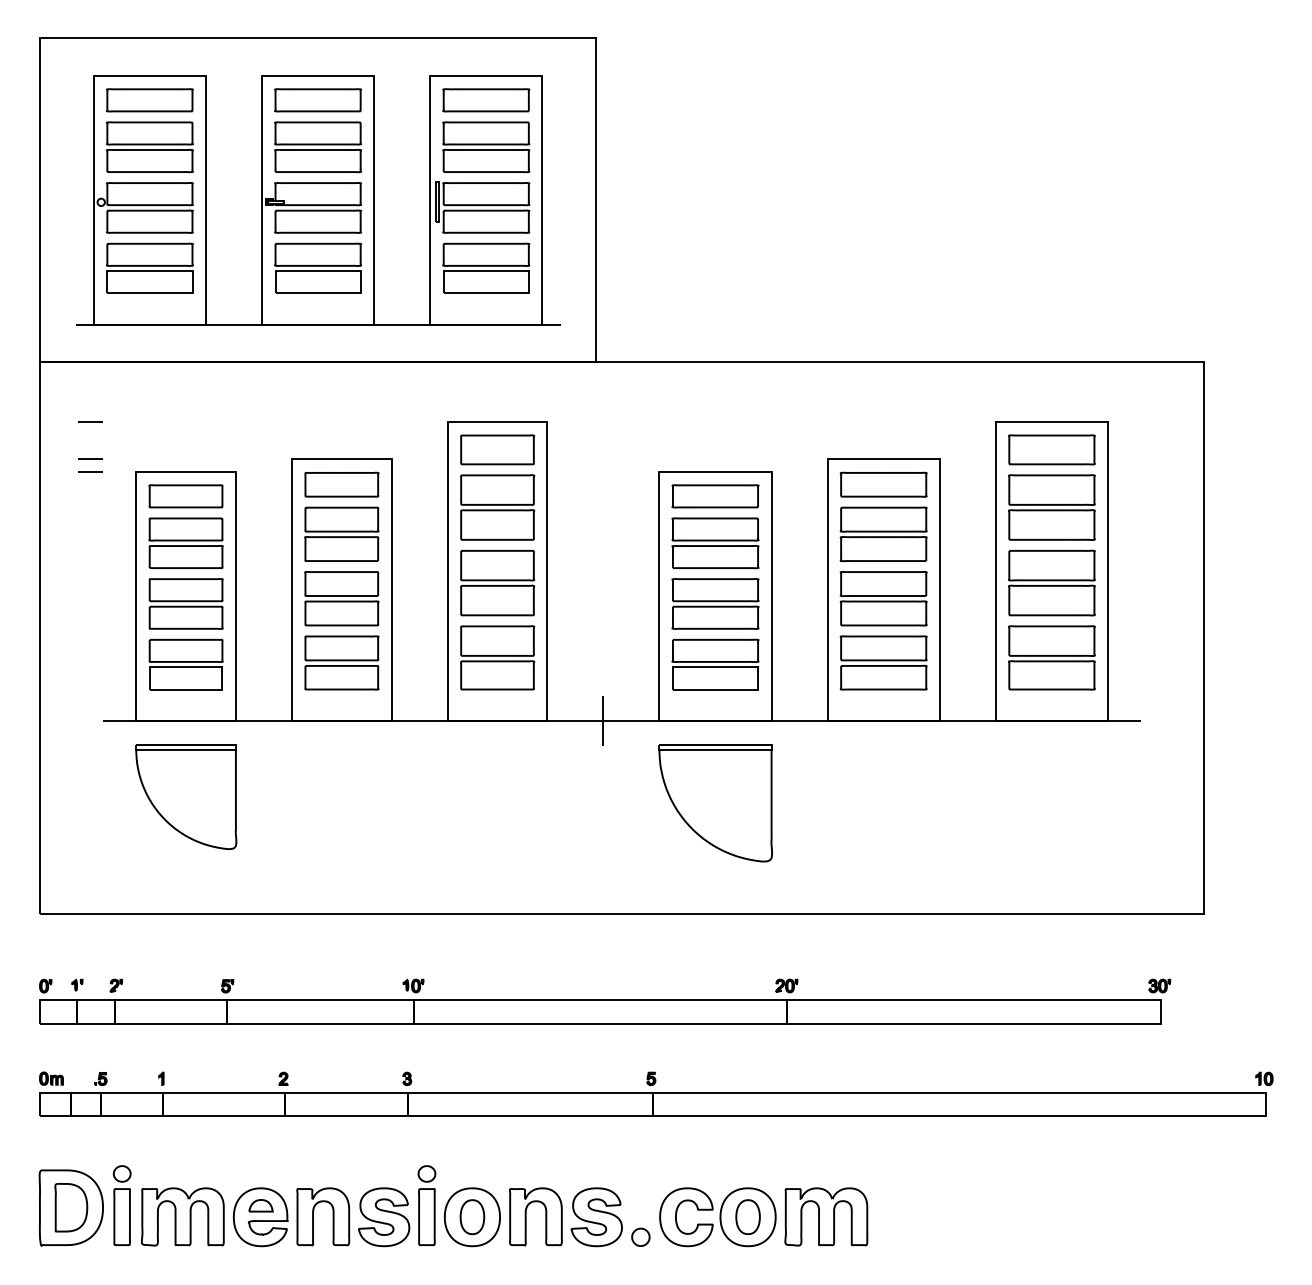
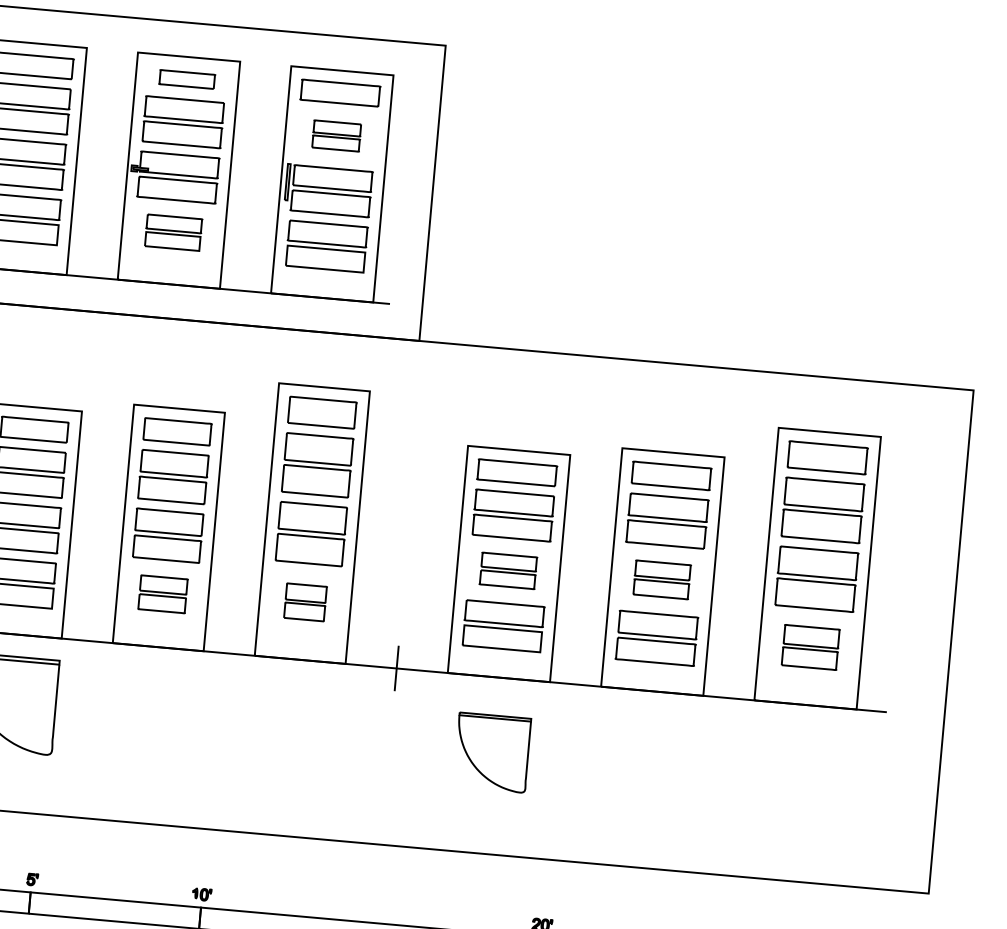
part: (318, 100) -> (187, 79), size x0.7
part: (486, 147) -> (336, 136), size x0.6
part: (318, 267) -> (173, 231), size x0.7
part: (883, 598) -> (662, 579), size x0.7
part: (715, 603) -> (508, 570), size x0.7
part: (497, 657) -> (305, 601), size x0.6
part: (1051, 657) -> (810, 647), size x0.7
part: (341, 662) -> (162, 593), size x0.7
part: (715, 803) -> (492, 752), size x0.7

